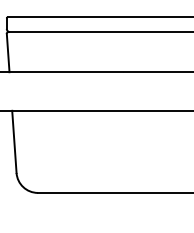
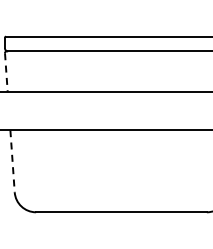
line: (8, 53) -> (6, 72), solid -> dashed
line: (14, 142) -> (12, 161), solid -> dashed

